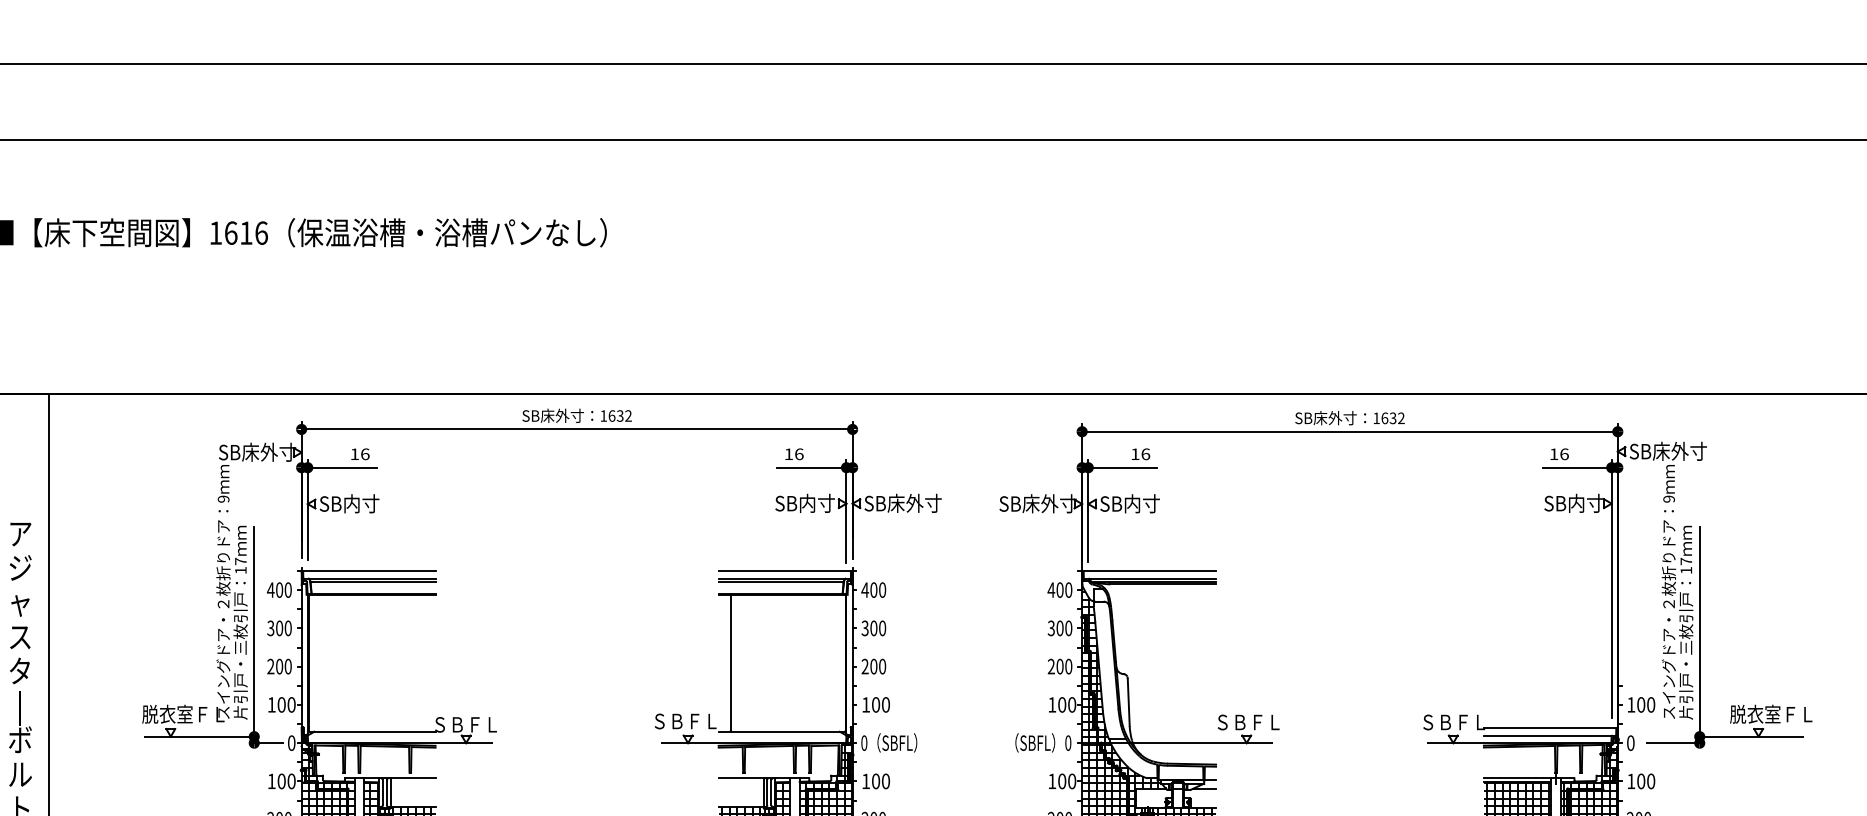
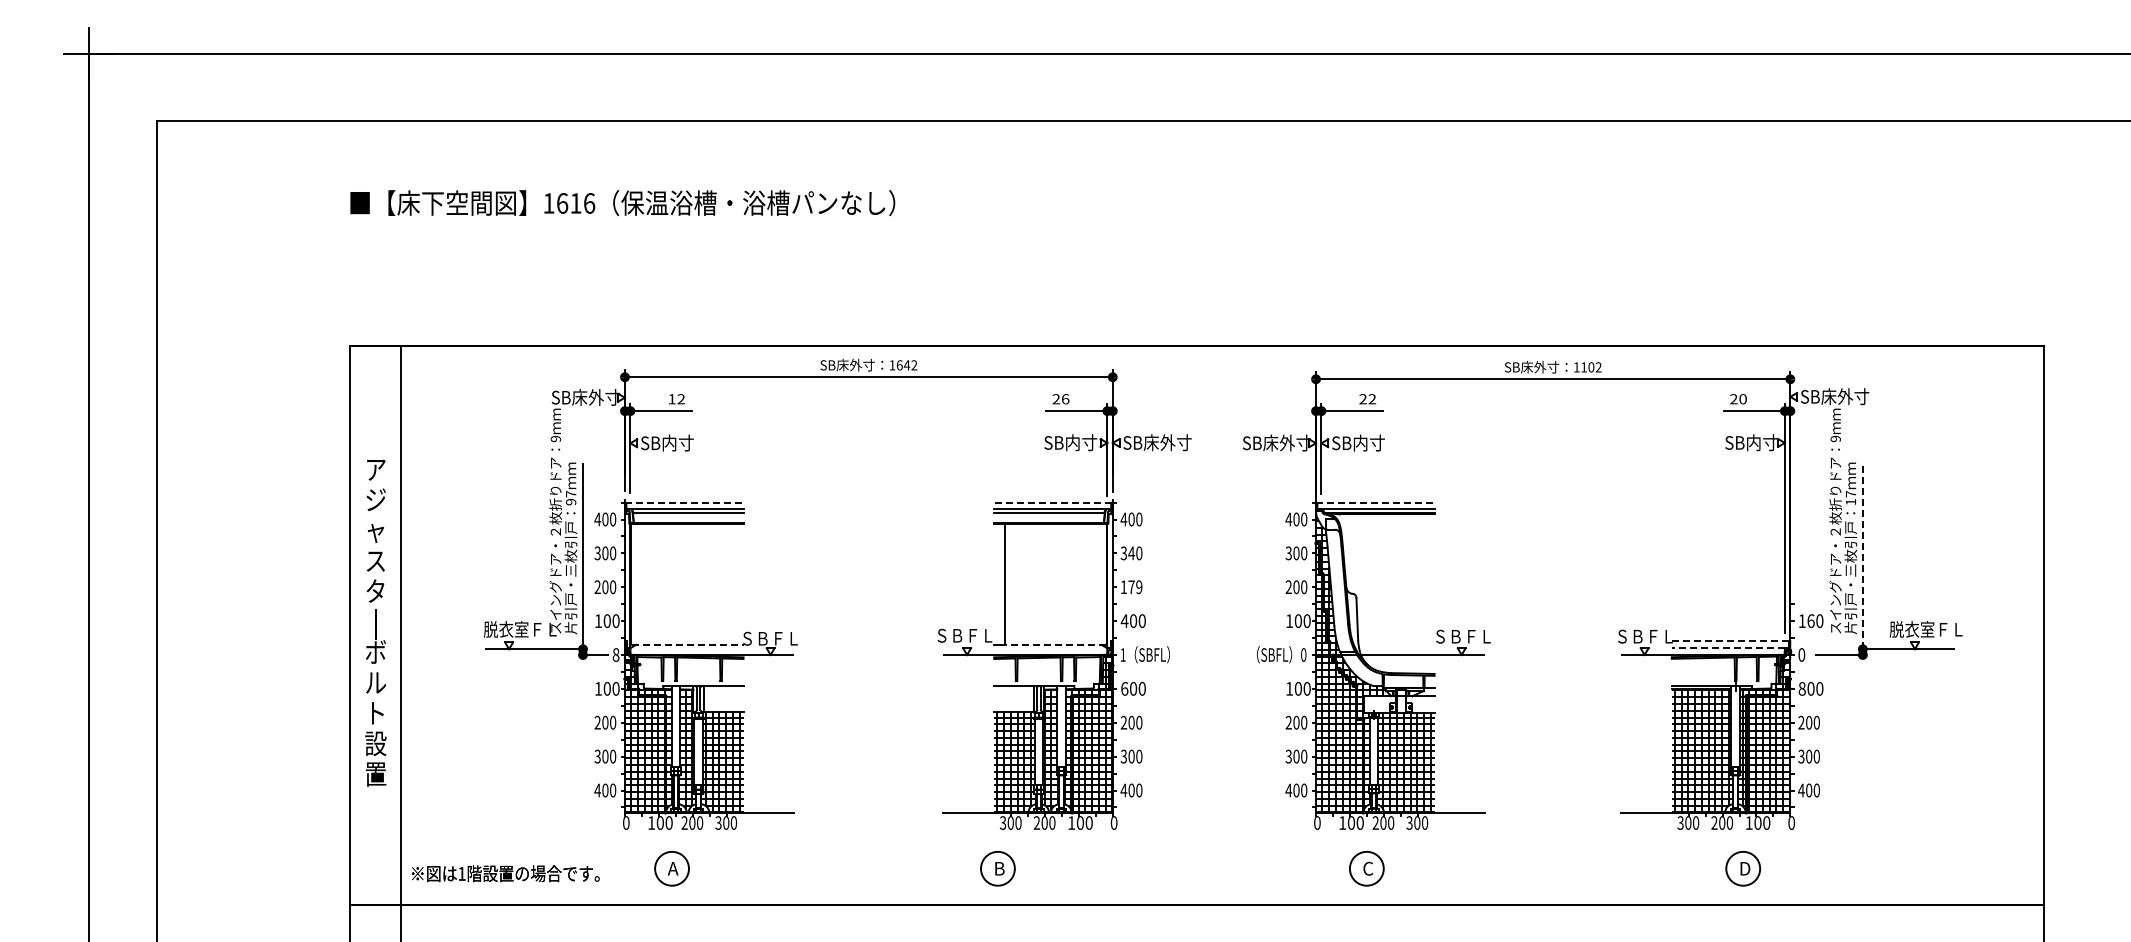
text: (619, 416) -> (906, 365), 1632 -> 1642
text: (1388, 418) -> (1587, 367), 1632 -> 1102
text: (365, 454) -> (681, 399), 16 -> 12
text: (789, 454) -> (1056, 399), 16 -> 26
text: (1140, 454) -> (1367, 399), 16 -> 22
text: (1559, 454) -> (1738, 399), 16 -> 20
text: (241, 570) -> (571, 502), 17 -> 97
line: (368, 570) -> (684, 502), solid -> dashed
line: (784, 570) -> (1052, 502), solid -> dashed
line: (1149, 570) -> (1375, 502), solid -> dashed
text: (873, 628) -> (1131, 553), 300 -> 340
line: (1699, 631) -> (1862, 556), solid -> dashed
text: (873, 666) -> (1131, 587), 200 -> 179
text: (865, 704) -> (1124, 620), 100 -> 400
text: (1640, 704) -> (1810, 620), 100 -> 160
line: (1550, 727) -> (1730, 641), solid -> dashed
line: (372, 731) -> (687, 644), solid -> dashed
line: (787, 731) -> (1055, 644), solid -> dashed
line: (1547, 735) -> (1728, 648), solid -> dashed
text: (290, 742) -> (615, 654), 0 -> 8
text: (863, 742) -> (1122, 654), 0 -> 1
text: (865, 780) -> (1124, 688), 100 -> 600
text: (1630, 780) -> (1801, 688), 100 -> 800

